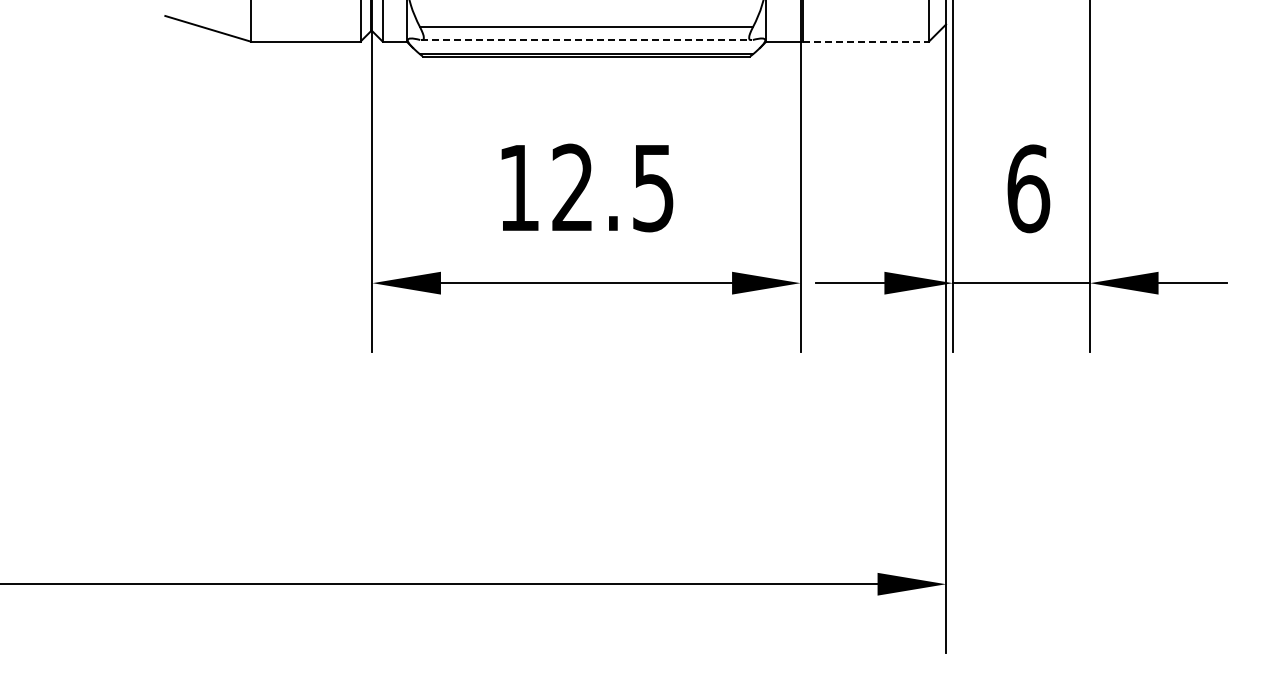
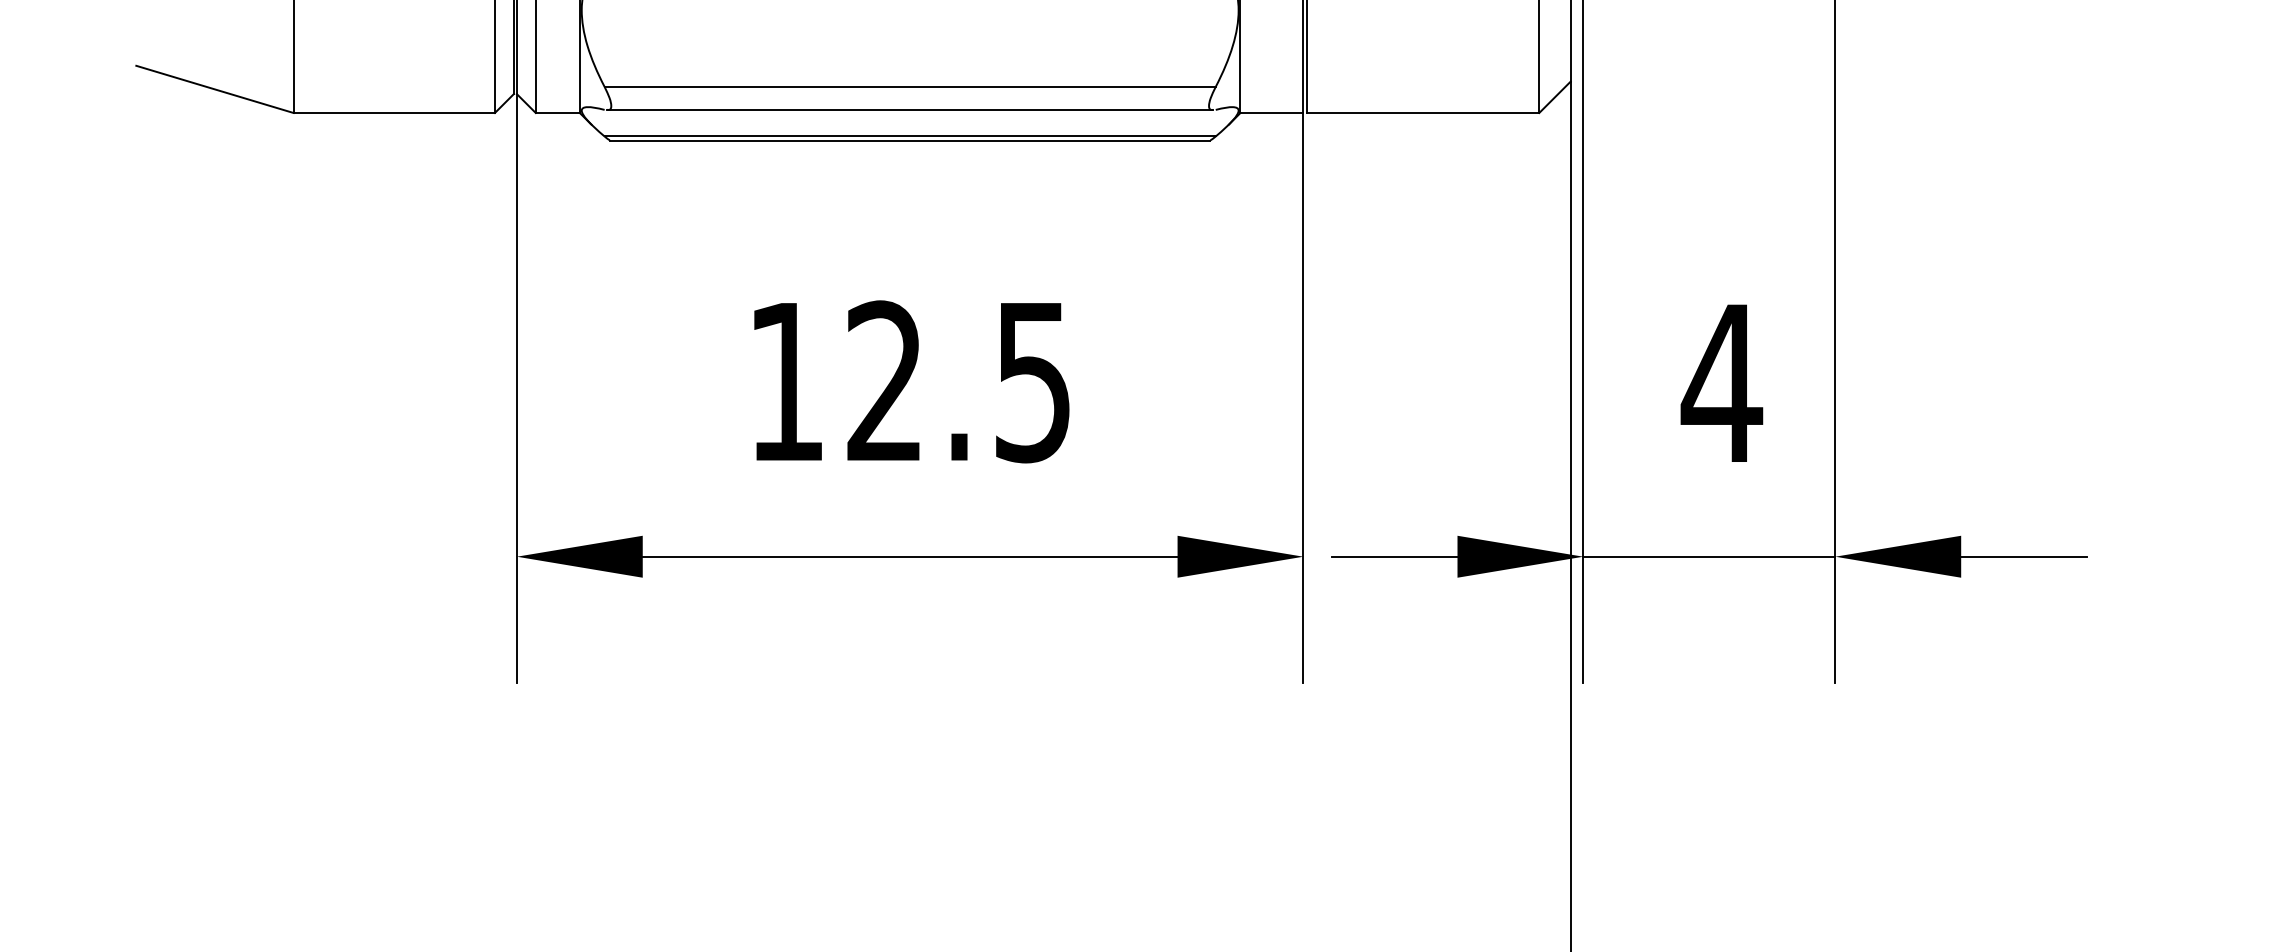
line: (587, 40) -> (911, 110), dashed -> solid
line: (866, 41) -> (1424, 112), dashed -> solid
text: (1027, 188) -> (1720, 382), 6 -> 4

